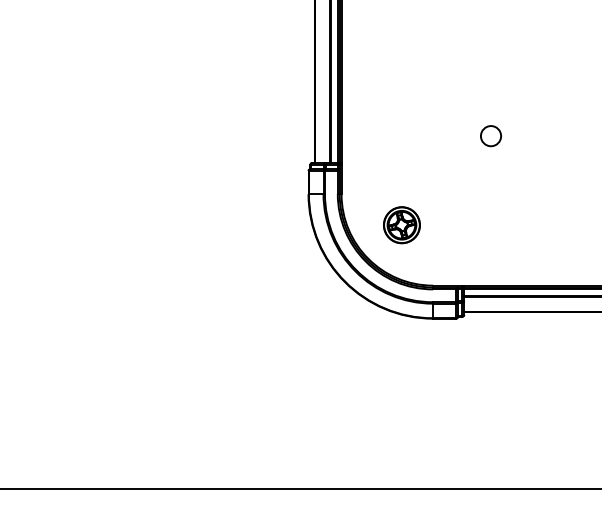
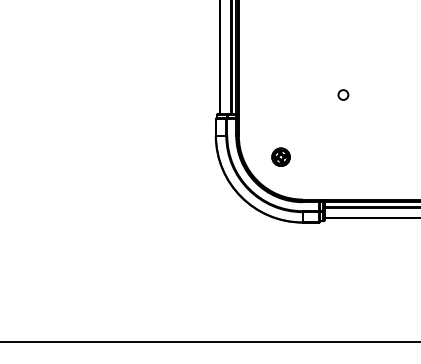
circle: (491, 135) -> (343, 94), size x0.7
part: (401, 224) -> (280, 156), size x0.7

